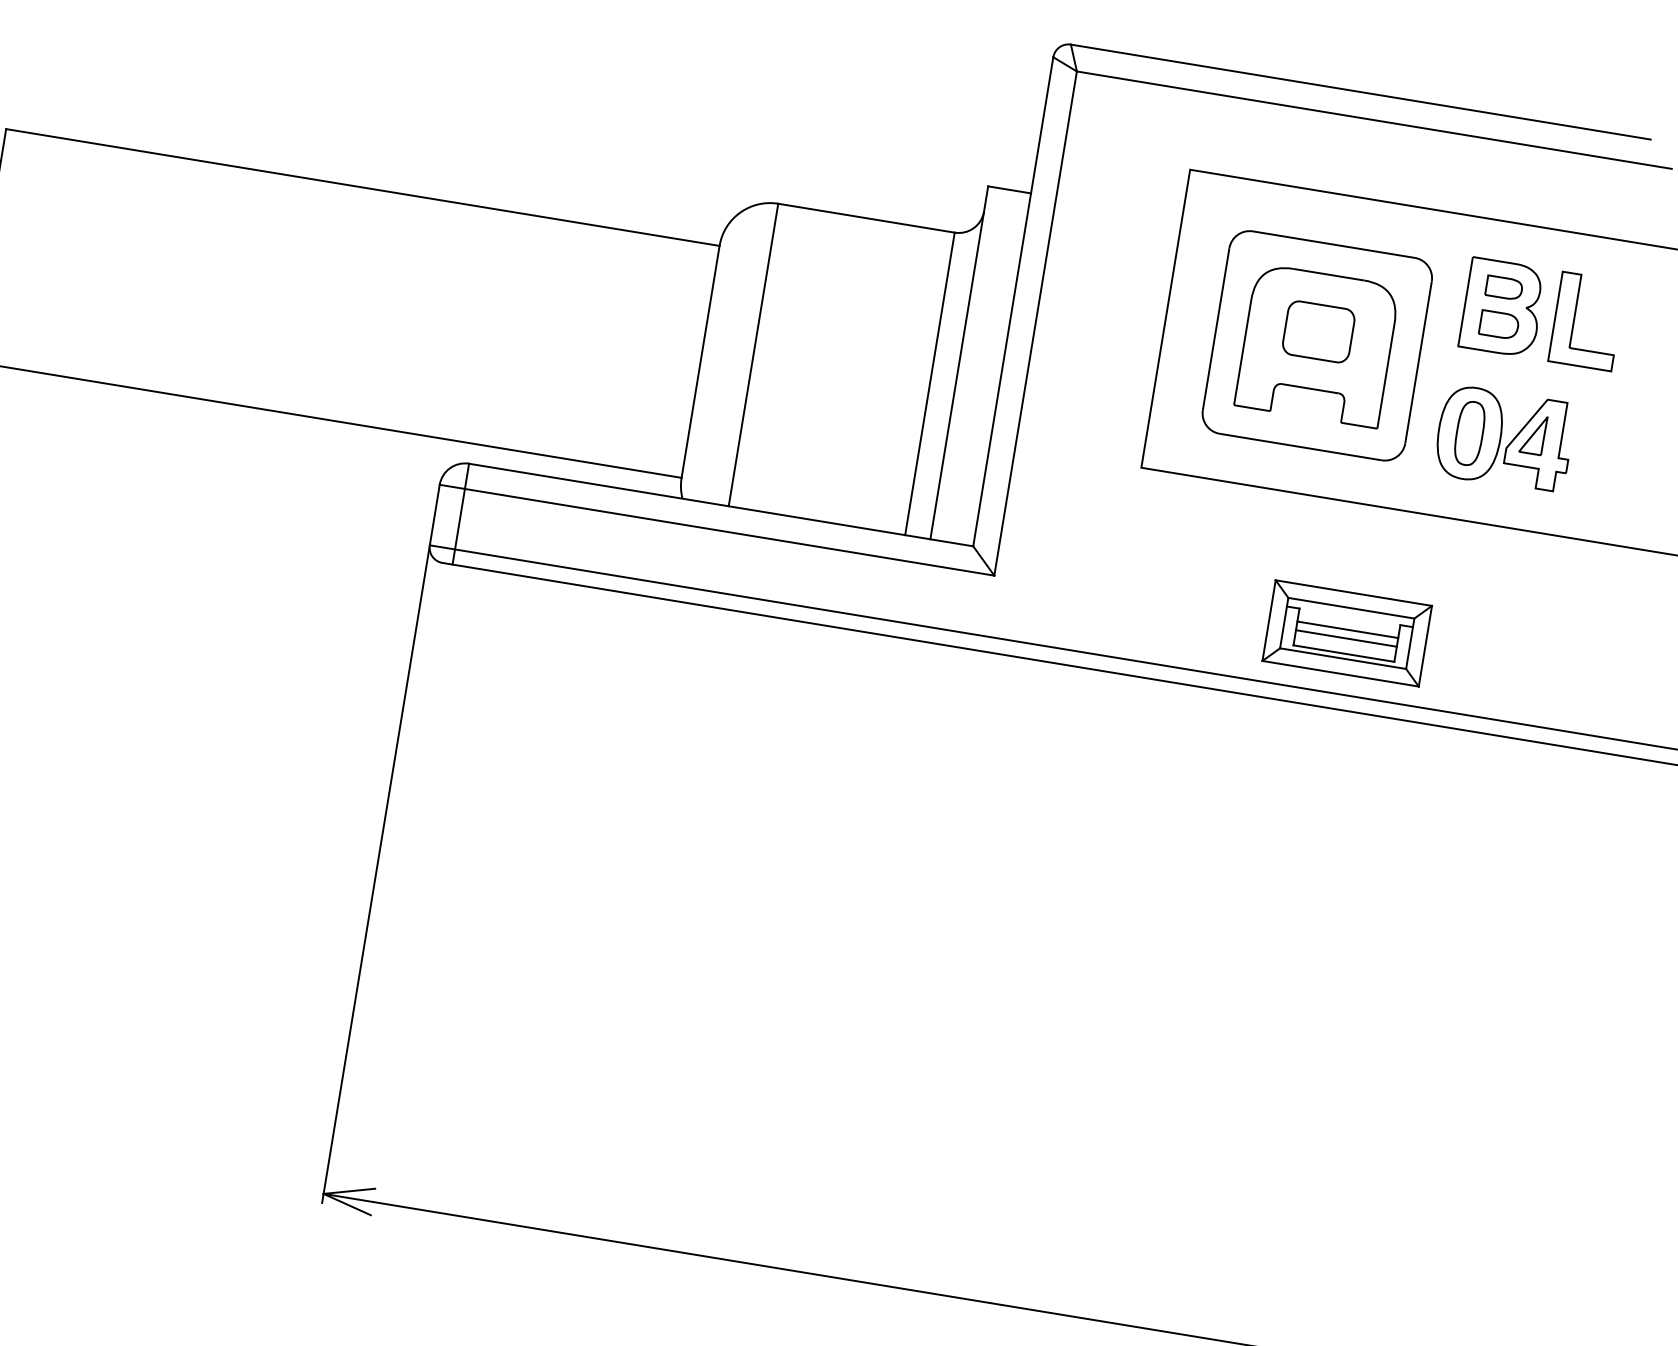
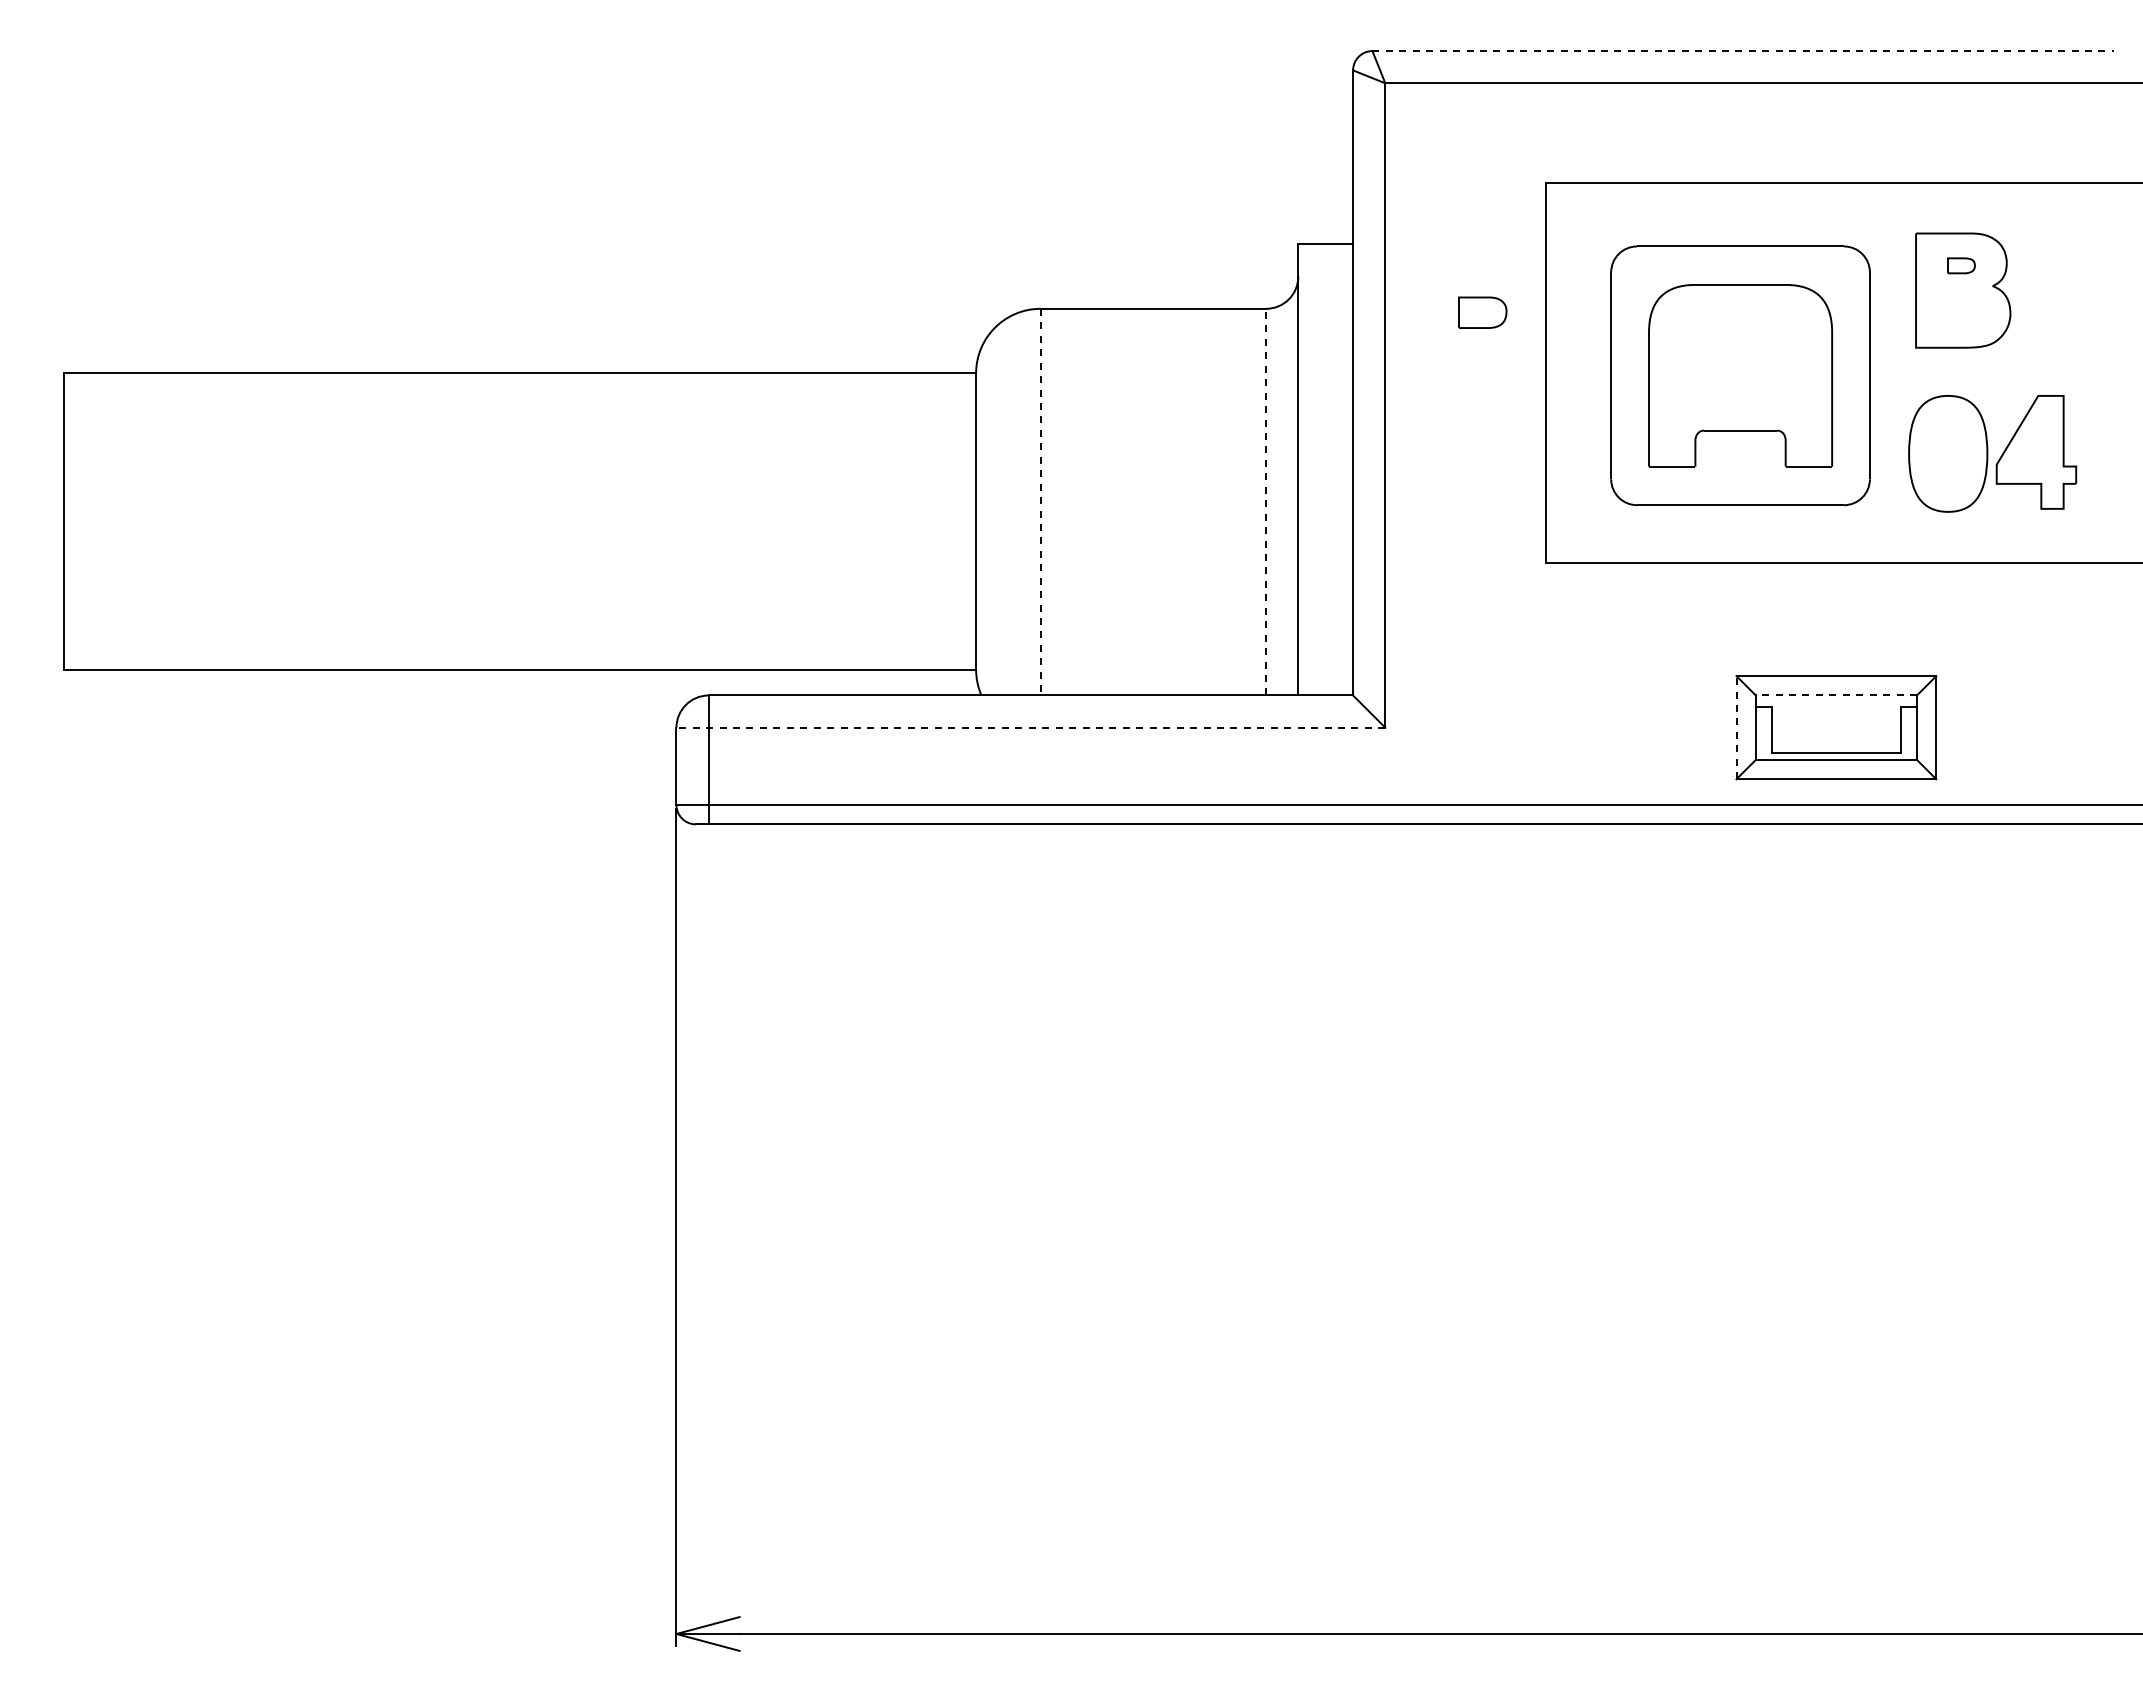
line: (1360, 92) -> (1742, 51), solid -> dashed
part: (1504, 287) -> (1961, 265), size x0.6
part: (1574, 319) -> (2055, 290), removed
part: (1499, 324) -> (1482, 312), moved
part: (1318, 332) -> (1739, 358), removed
line: (753, 355) -> (1040, 502), solid -> dashed
line: (930, 383) -> (1266, 501), solid -> dashed
part: (1470, 433) -> (1948, 453), removed
part: (1533, 434) -> (2027, 442), removed
line: (716, 530) -> (1030, 727), solid -> dashed
line: (1351, 608) -> (1836, 695), solid -> dashed
line: (1269, 620) -> (1736, 727), solid -> dashed
line: (1347, 630) -> (1835, 723), removed
line: (1345, 638) -> (1835, 734), removed

